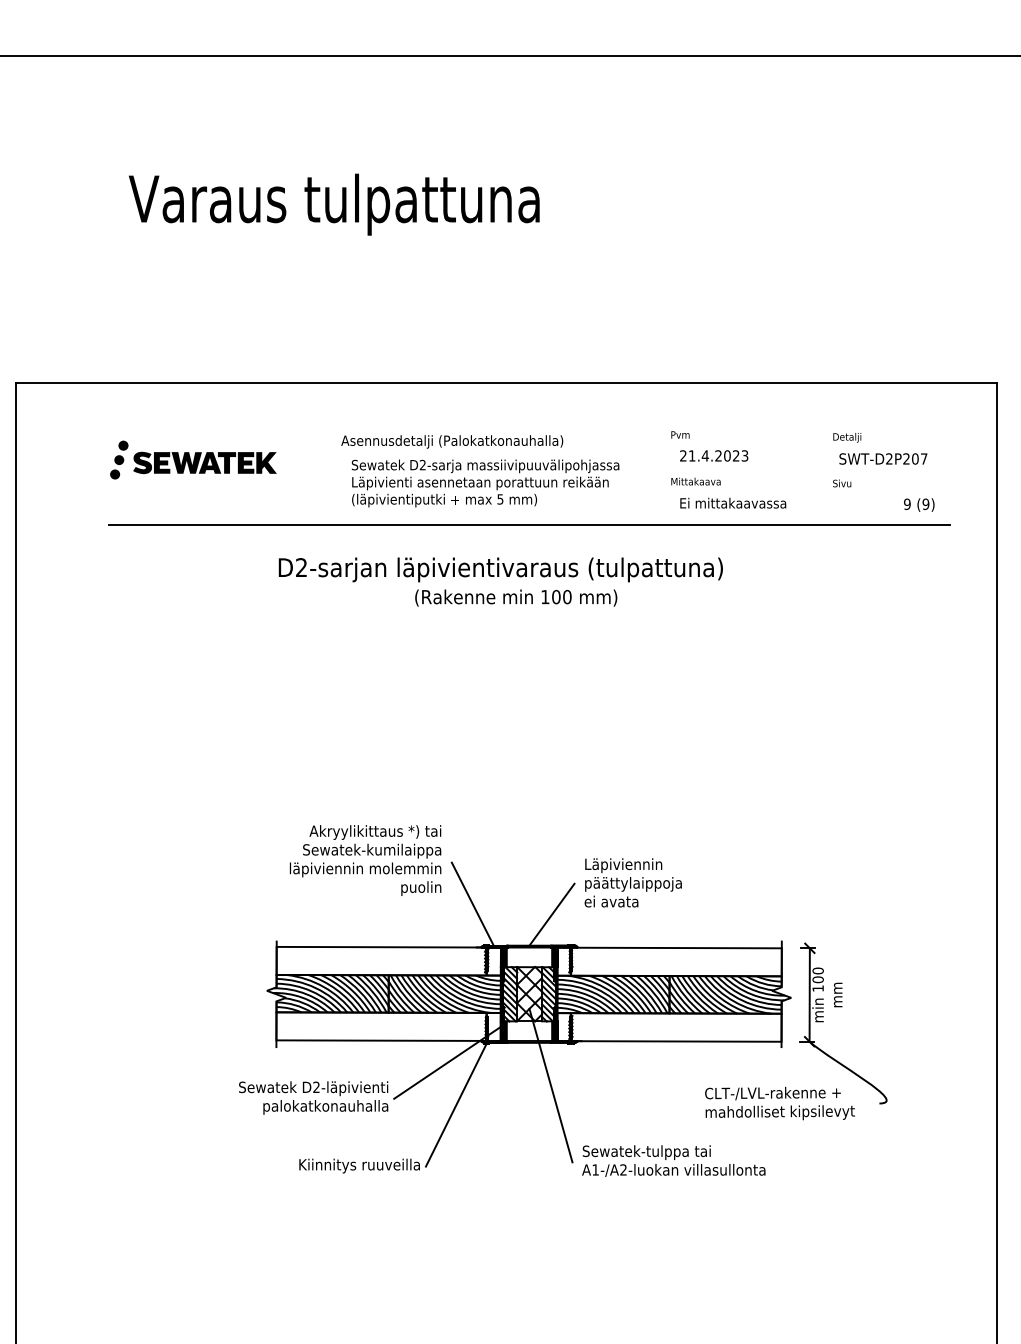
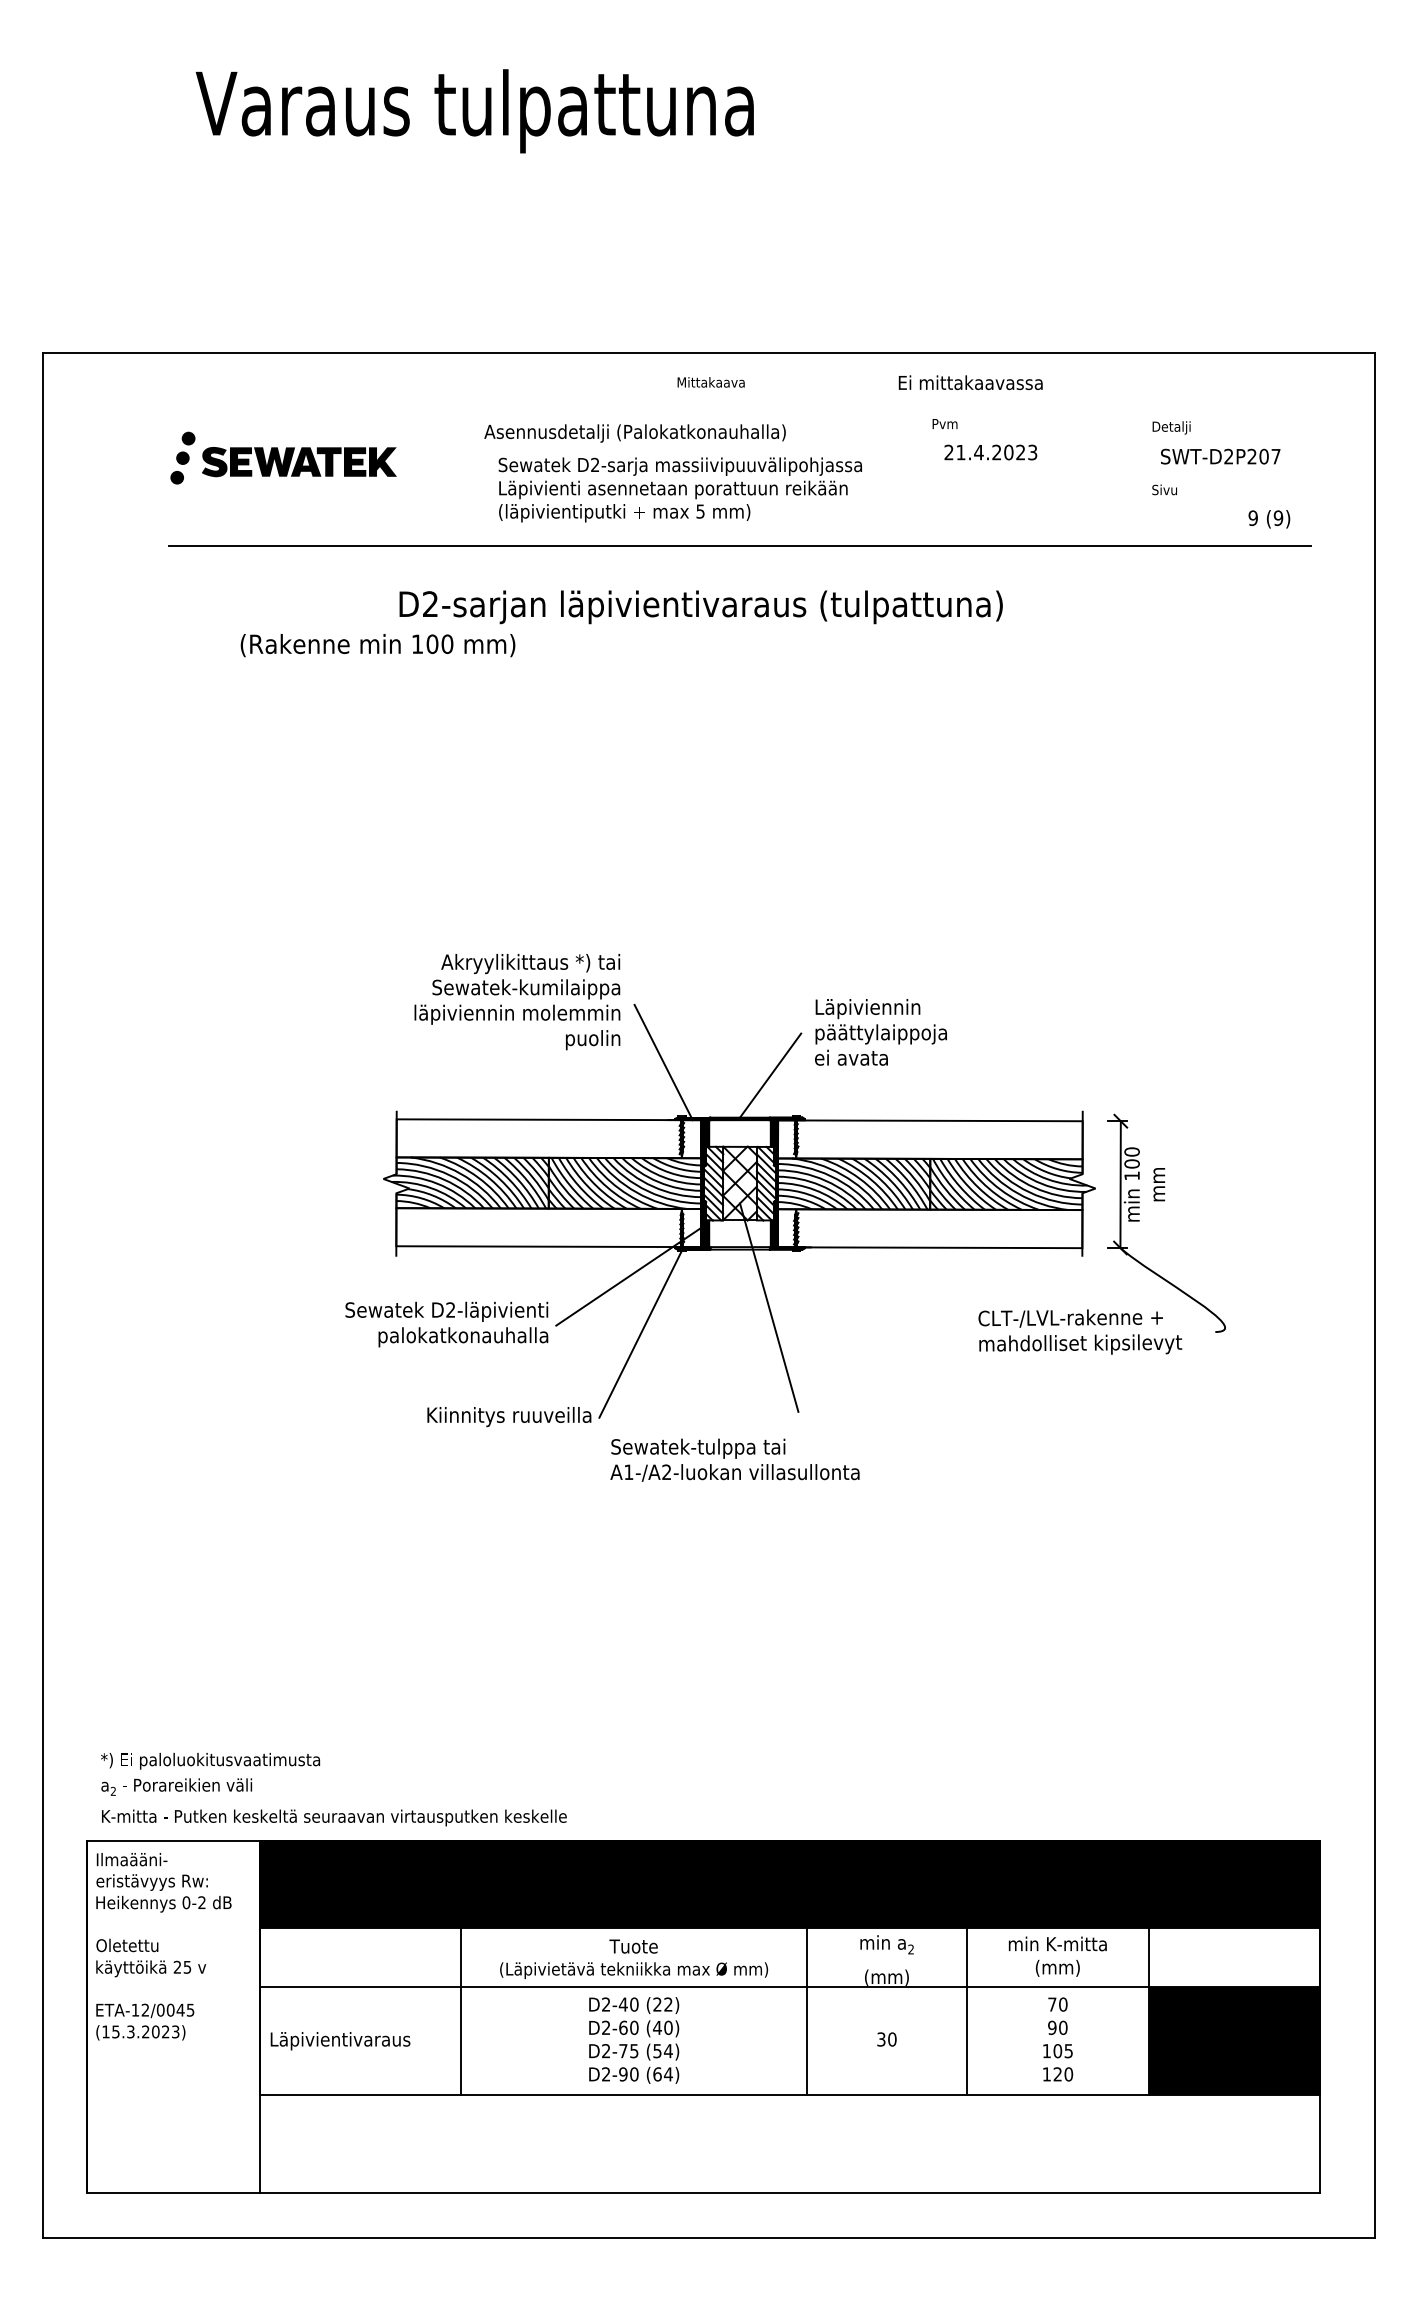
text: (695, 481) -> (710, 382), moved
text: (733, 503) -> (970, 382), moved
text: (515, 598) -> (377, 645), moved
text: (673, 1160) -> (734, 1459), moved

